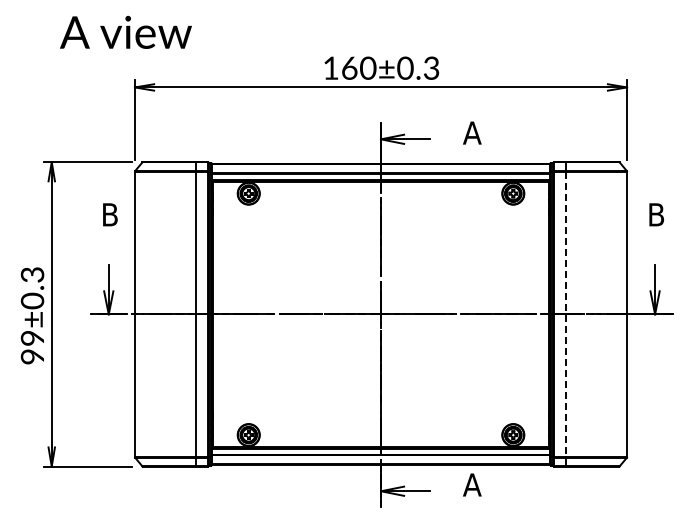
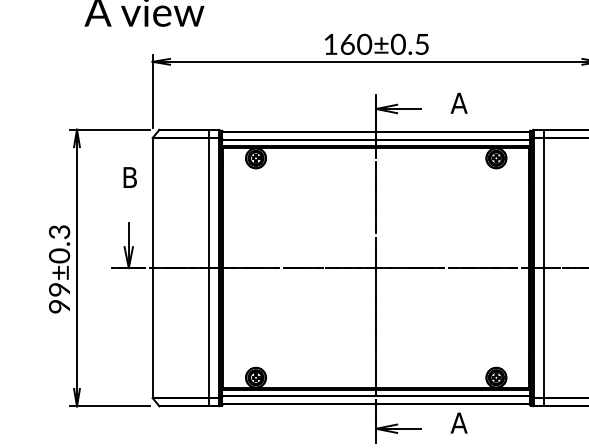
text: (431, 67) -> (422, 43), 160±0.3 -> 160±0.5
line: (565, 314) -> (543, 268), dashed -> solid

